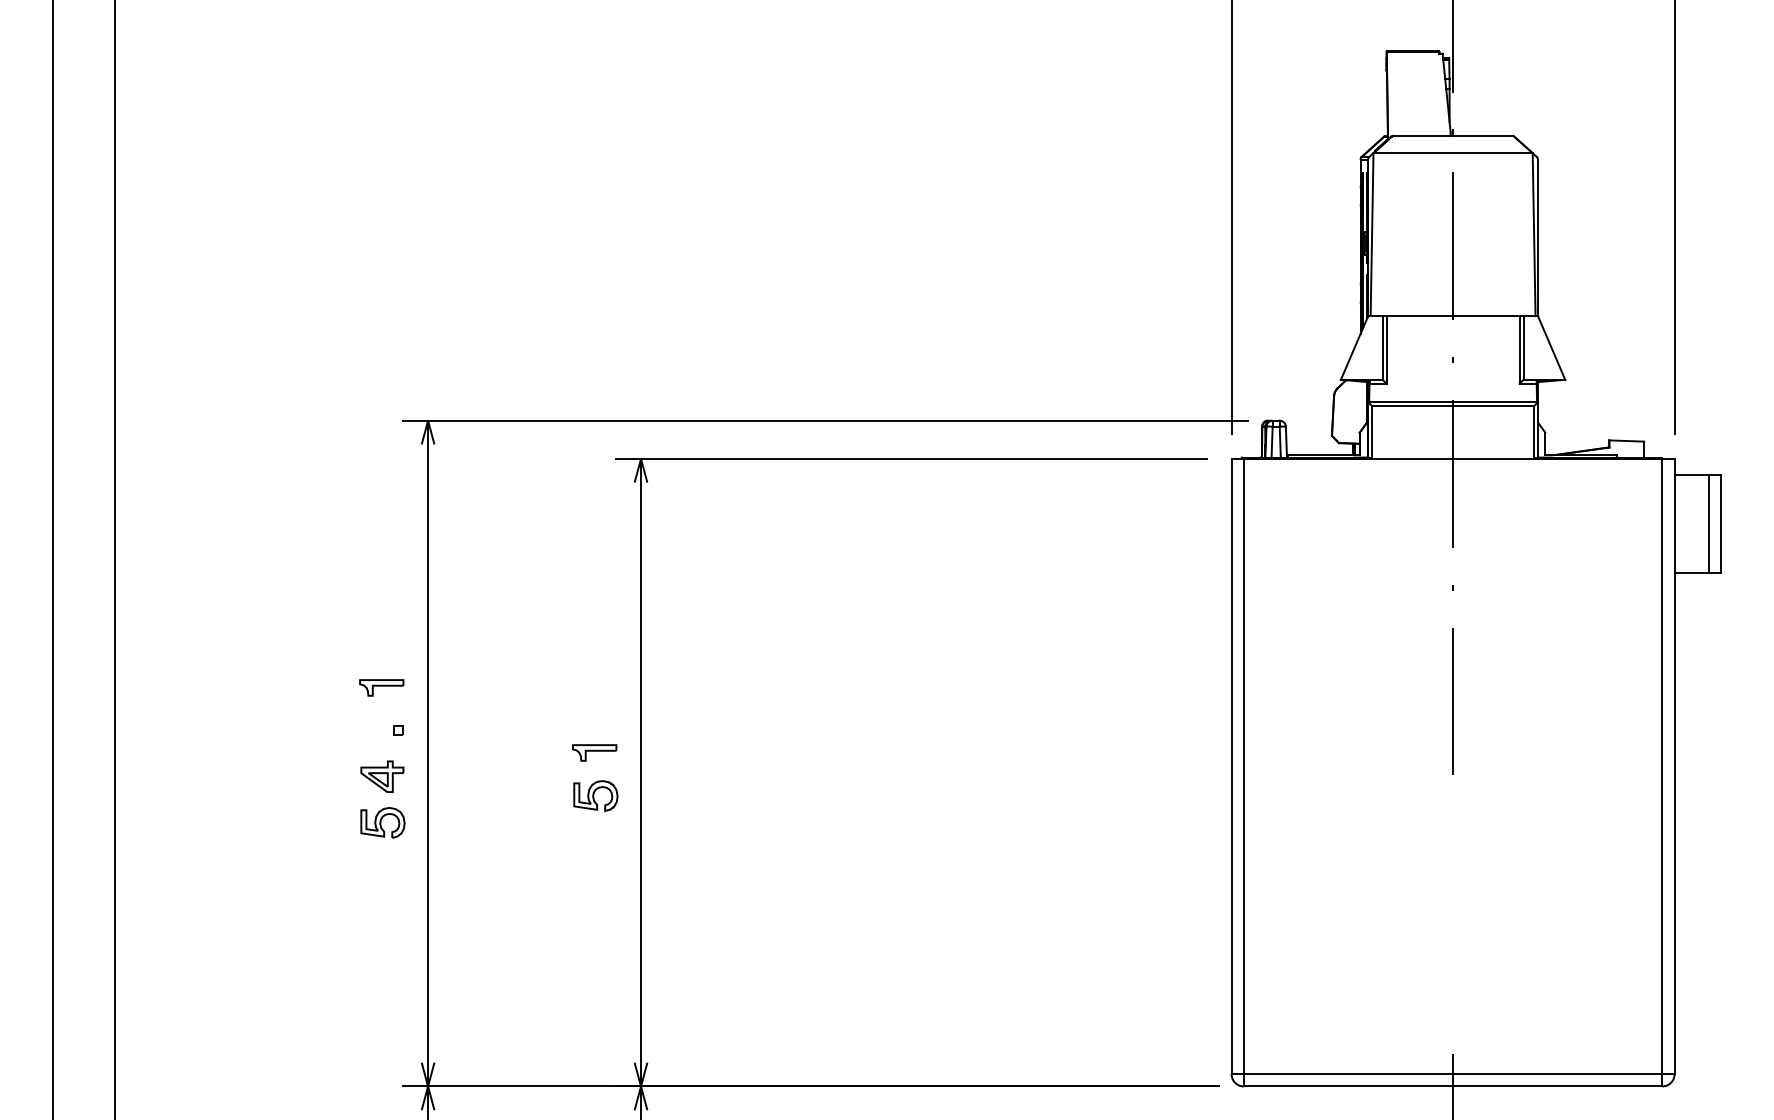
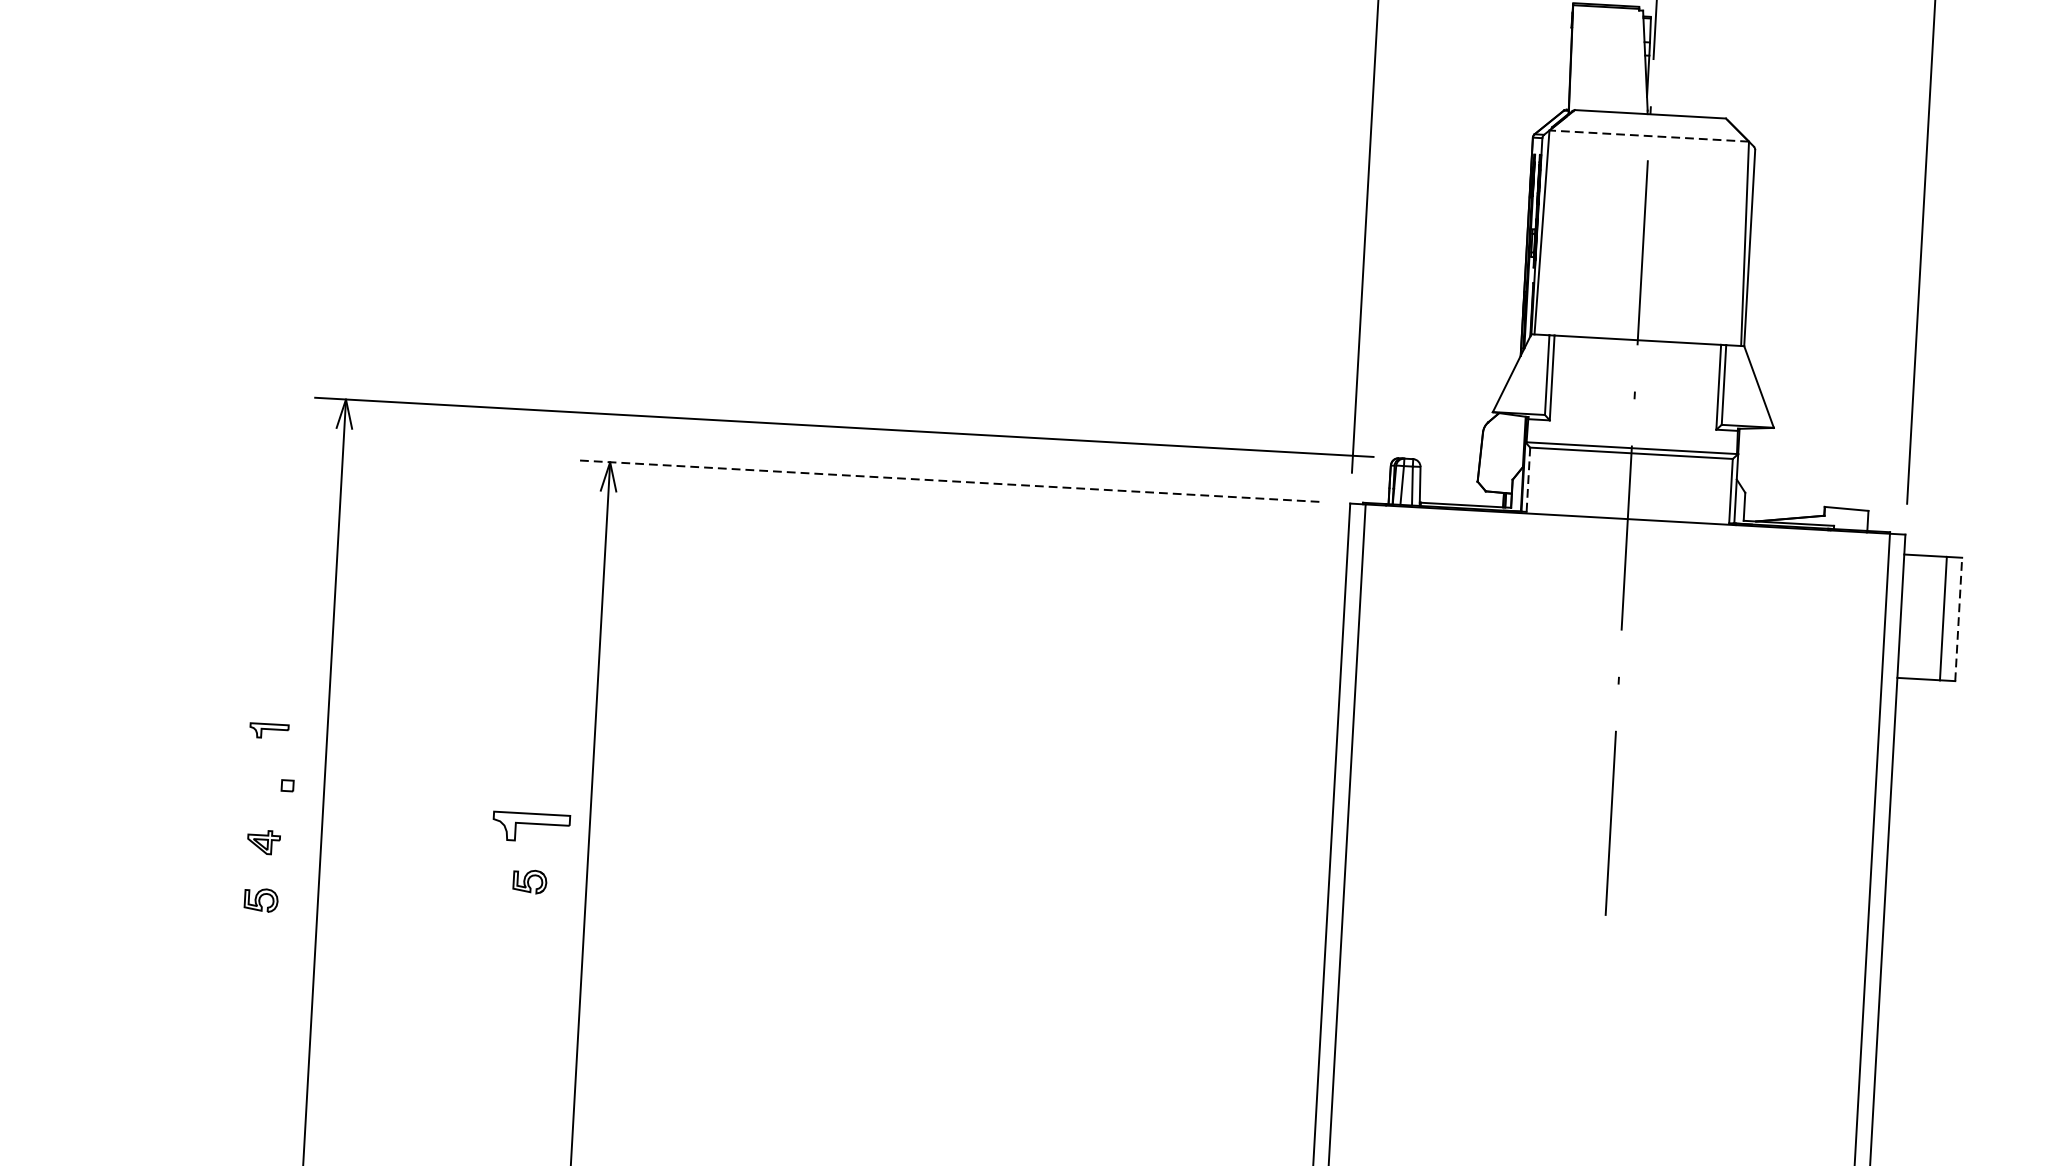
line: (1453, 153) -> (1649, 136), solid -> dashed
line: (1372, 431) -> (1528, 479), solid -> dashed
line: (911, 458) -> (949, 480), solid -> dashed
line: (1720, 523) -> (1958, 618), solid -> dashed
part: (381, 687) -> (268, 730), size x0.7
part: (594, 752) -> (531, 826), size x1.4
part: (382, 776) -> (263, 842), size x0.6
part: (595, 796) -> (529, 882), size x0.6
part: (382, 822) -> (260, 899), size x0.6

